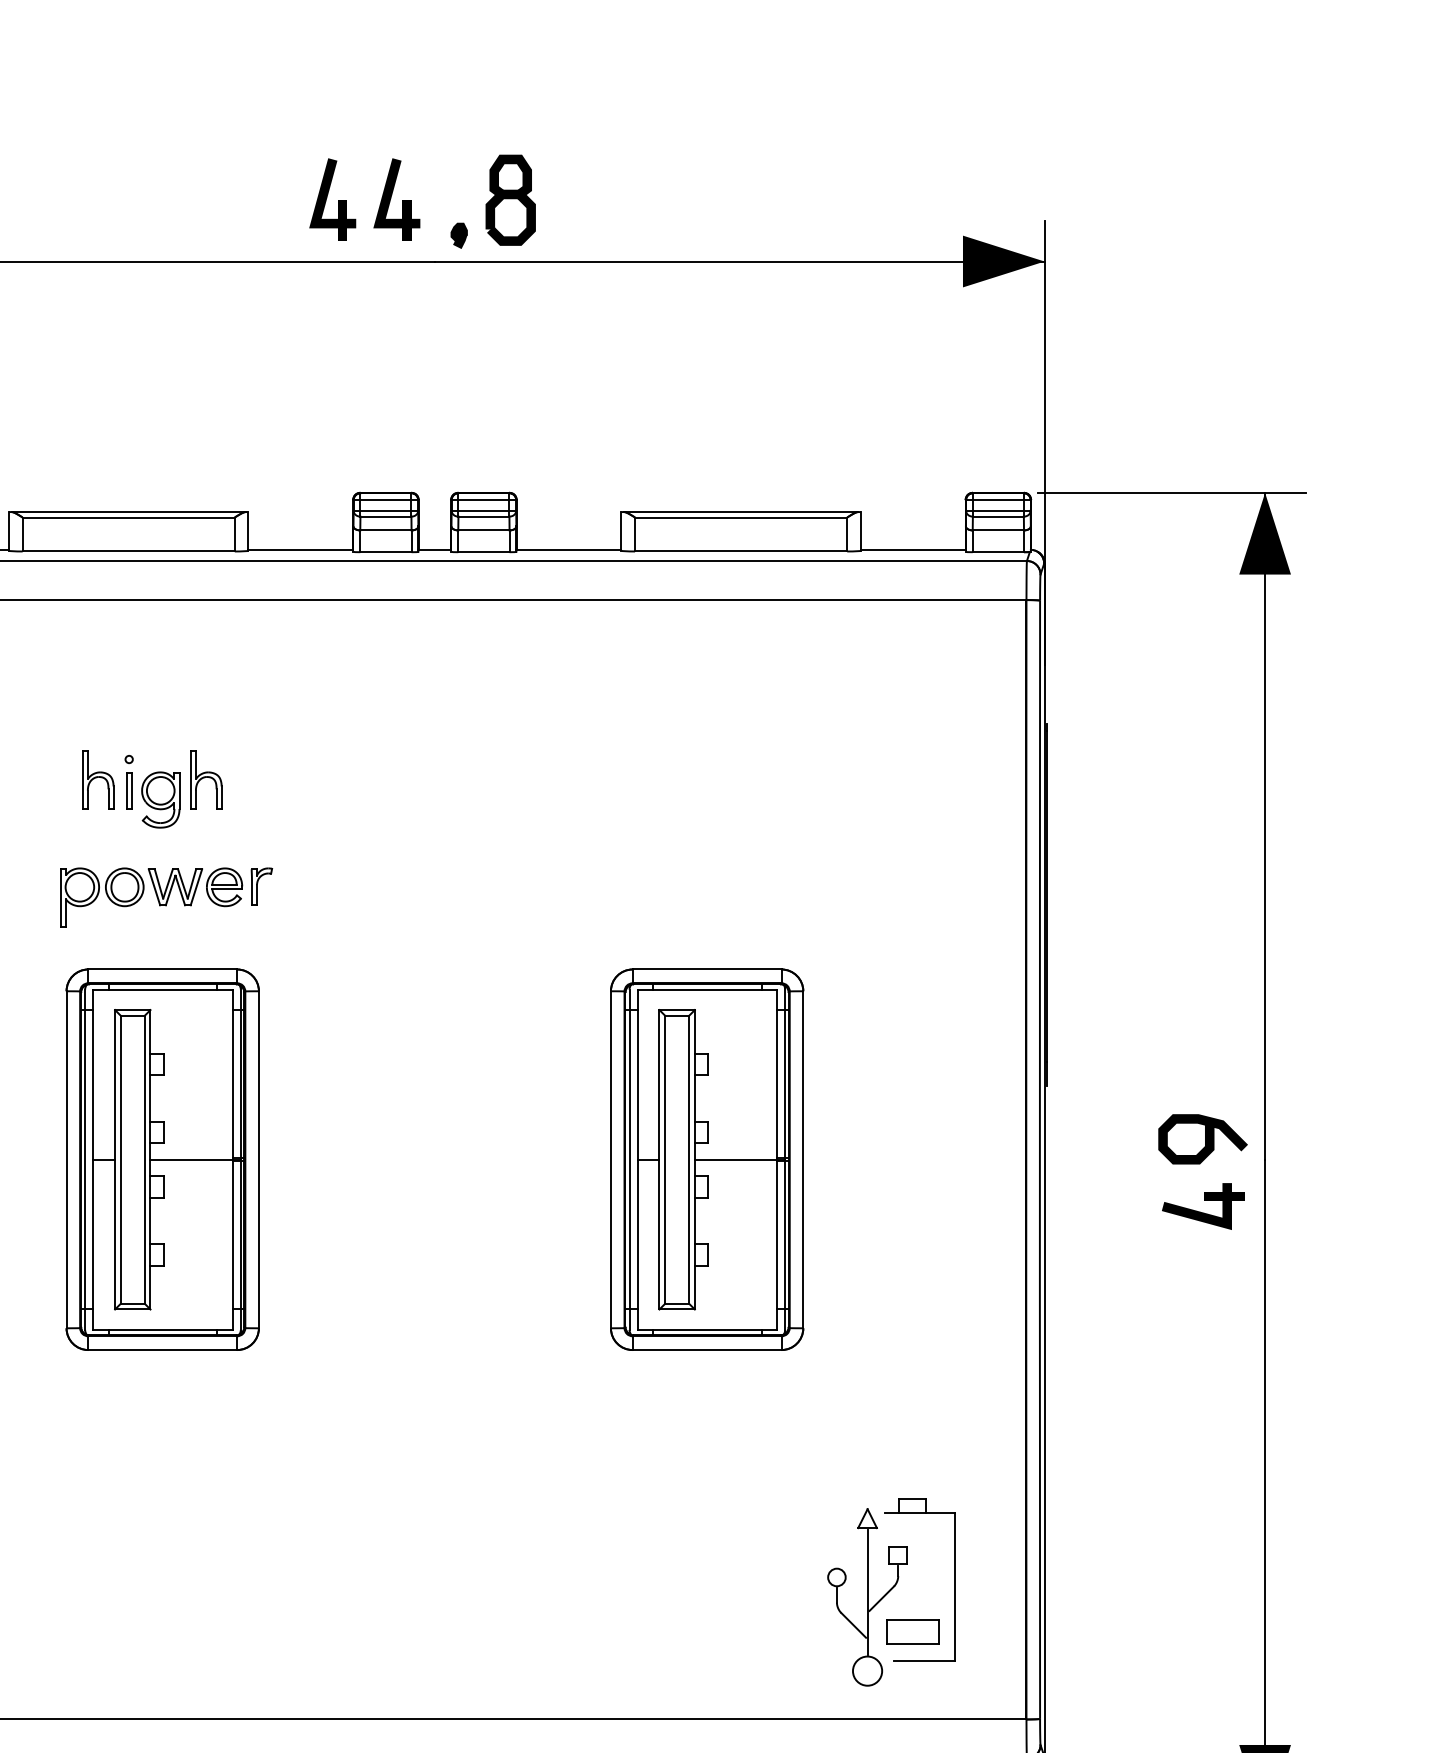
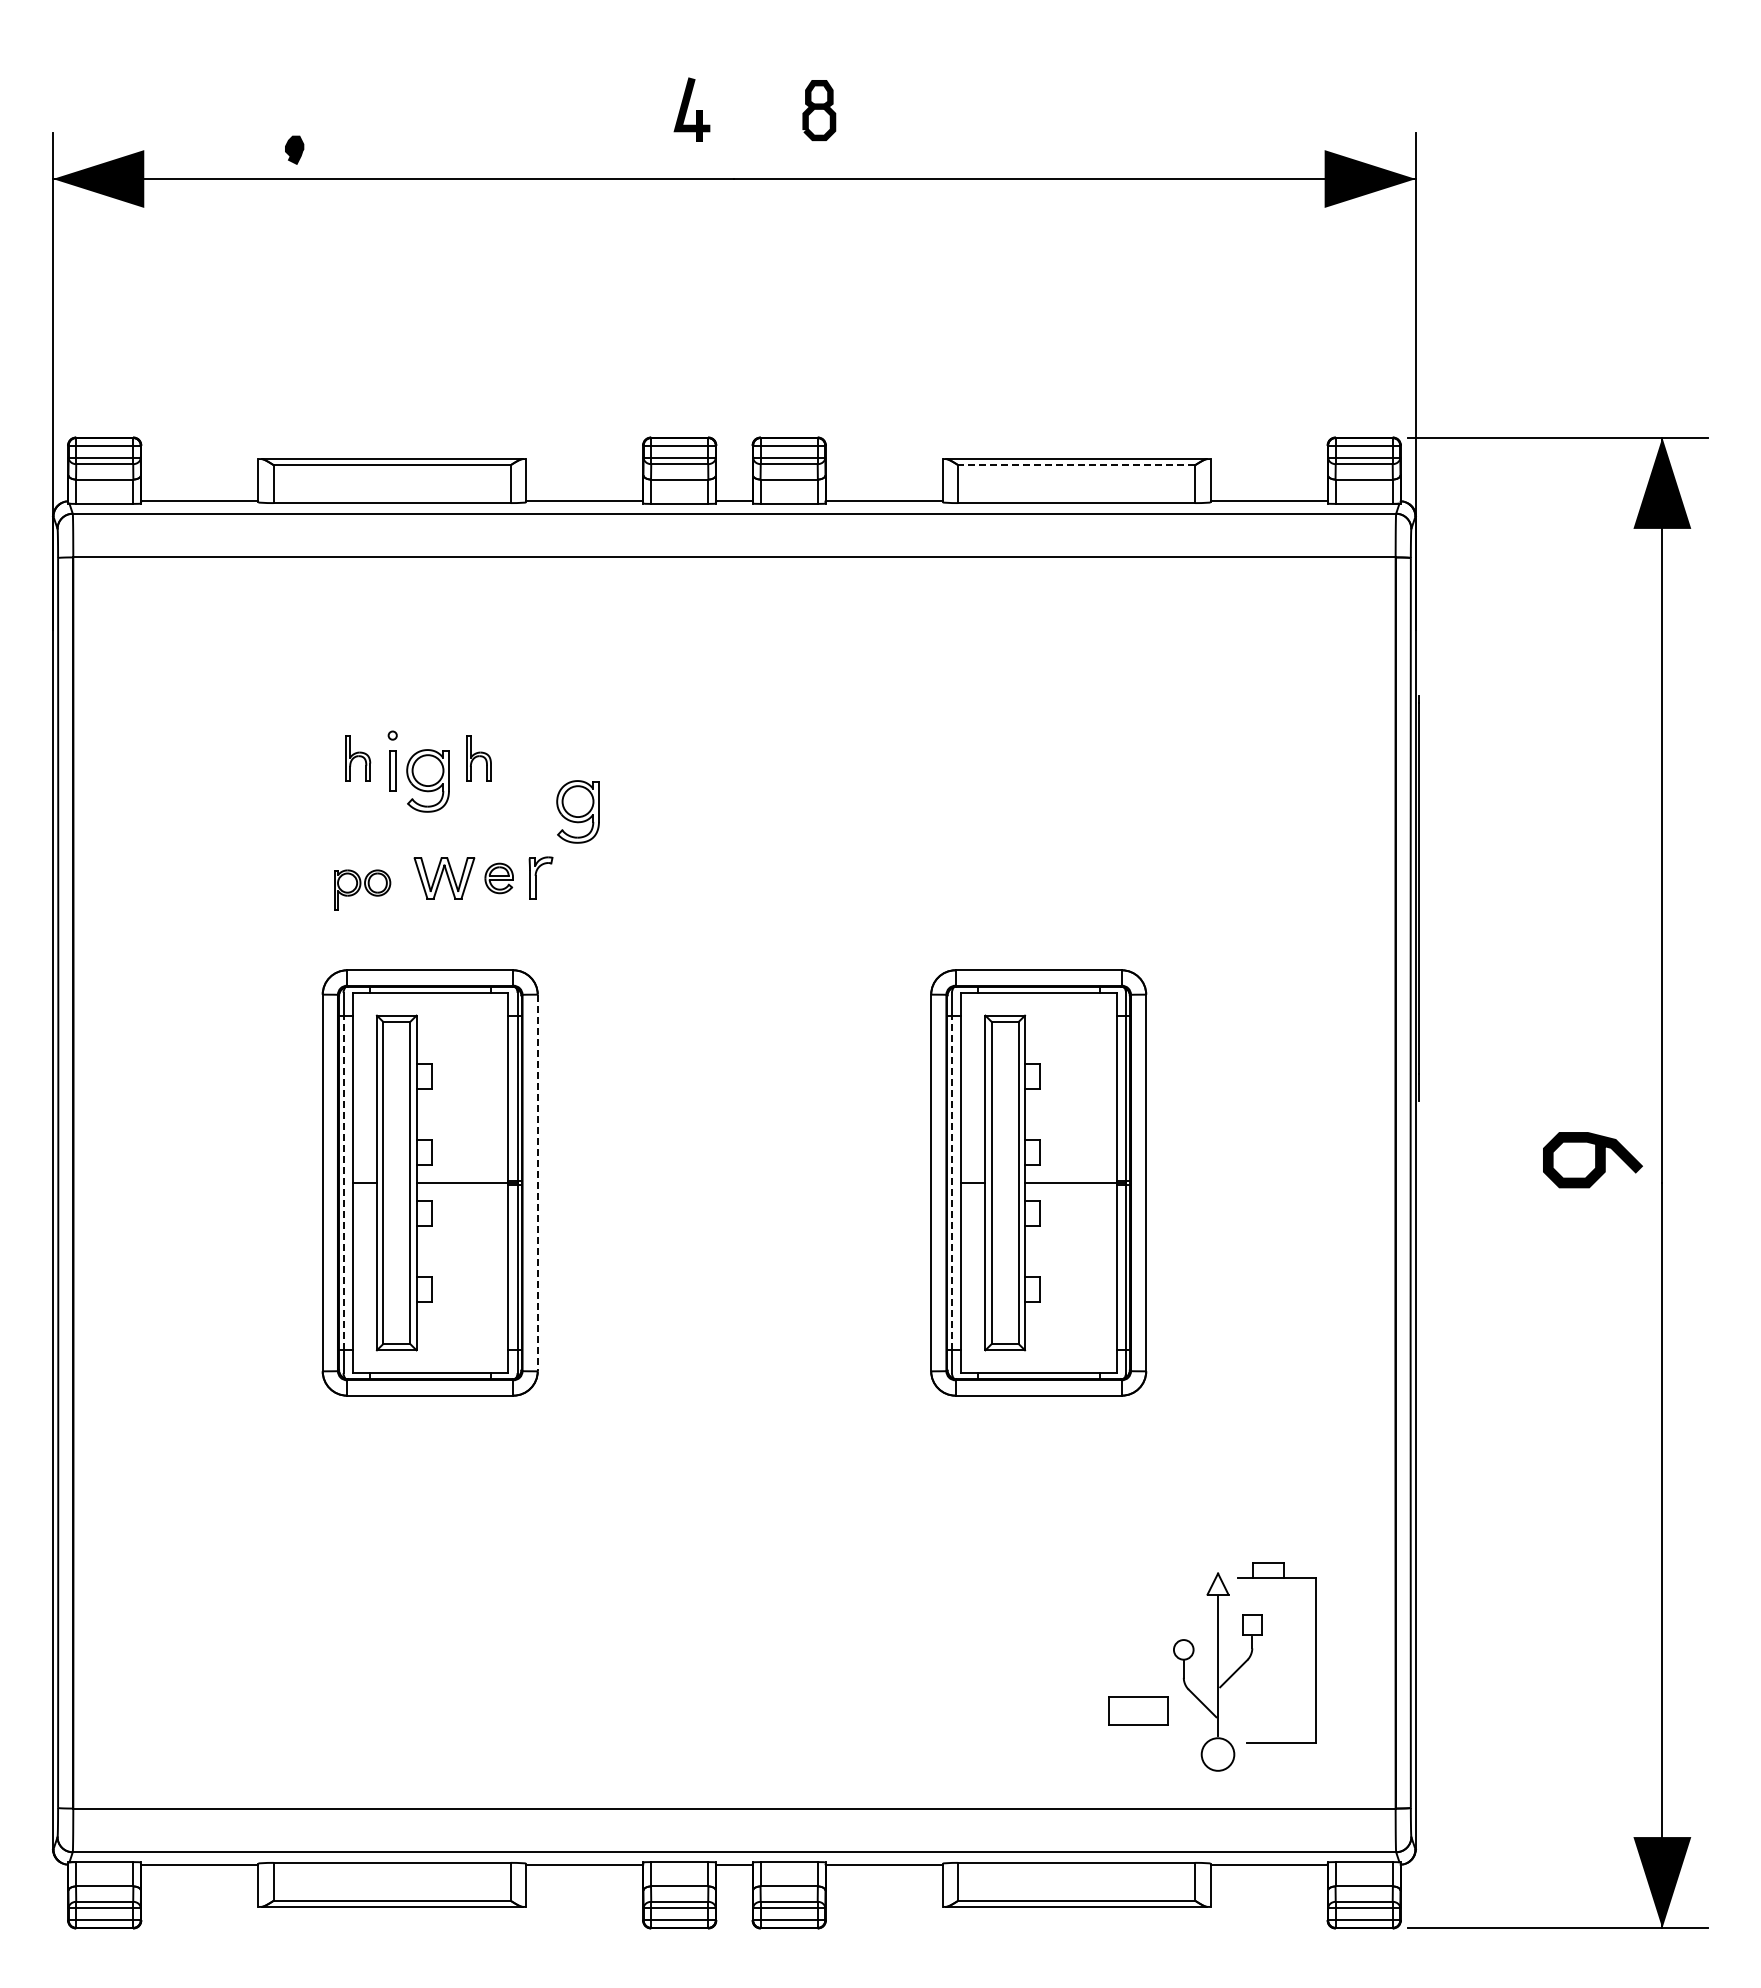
part: (327, 197) -> (614, 107), removed
part: (396, 199) -> (691, 109), size x0.7
part: (511, 200) -> (819, 110), size x0.6
part: (459, 235) -> (294, 149), moved
line: (740, 517) -> (1076, 465), solid -> dashed
part: (98, 779) -> (358, 758), size x0.7
part: (205, 779) -> (478, 758), size x0.7
part: (294, 827) -> (577, 811), added
part: (223, 887) -> (498, 878), size x0.7
part: (102, 897) -> (362, 889), size x0.6
line: (85, 1159) -> (343, 1182), solid -> dashed
line: (629, 1159) -> (951, 1182), solid -> dashed
line: (258, 1160) -> (537, 1183), solid -> dashed
part: (1204, 1201) -> (1594, 1229), removed
part: (912, 1631) -> (1138, 1710), moved

